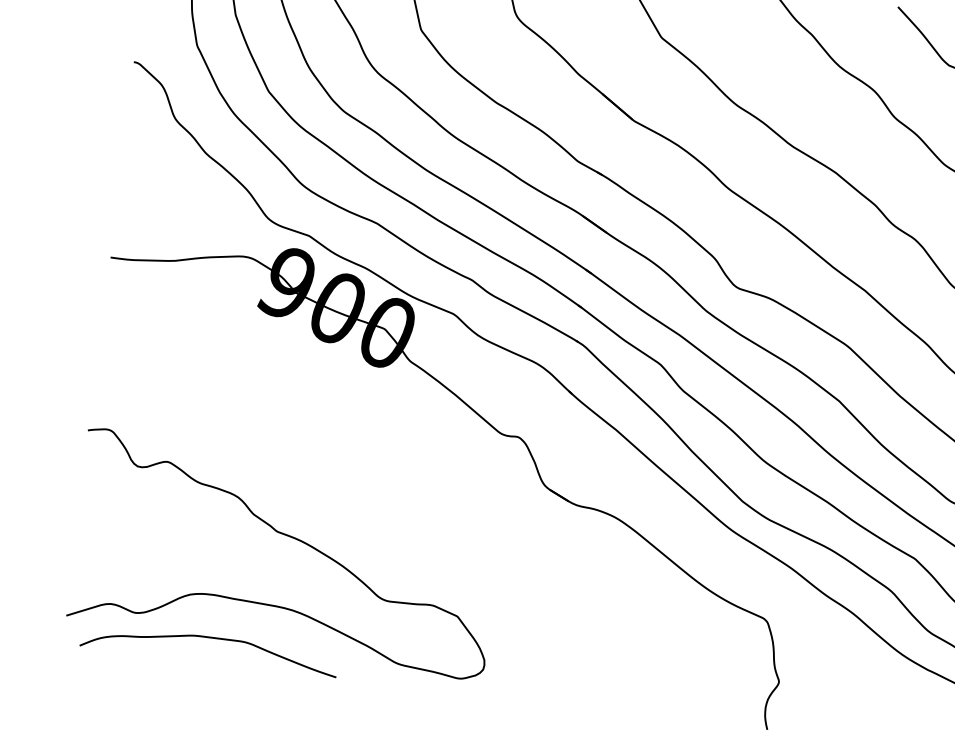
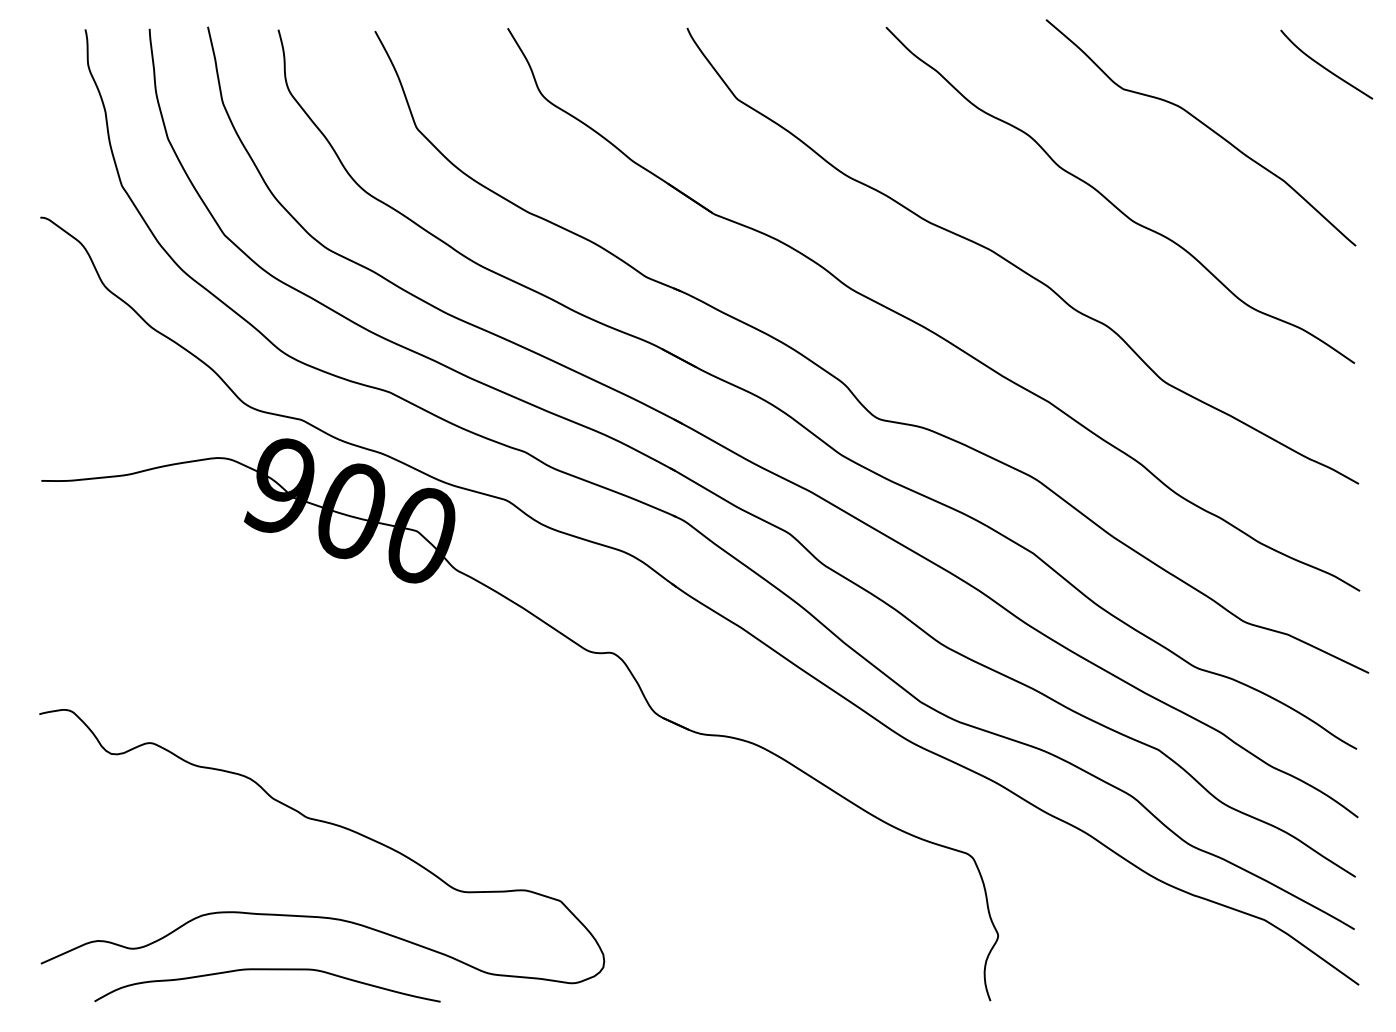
curve: (210, 638) -> (267, 970), moved

